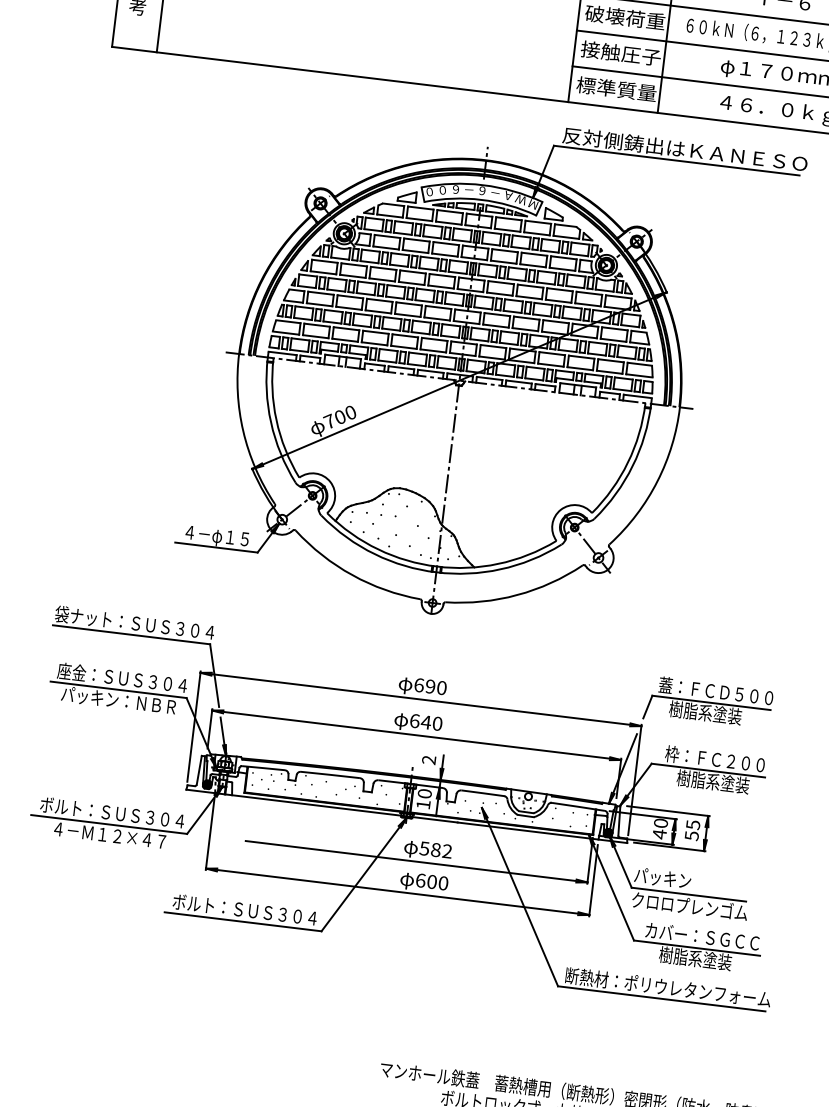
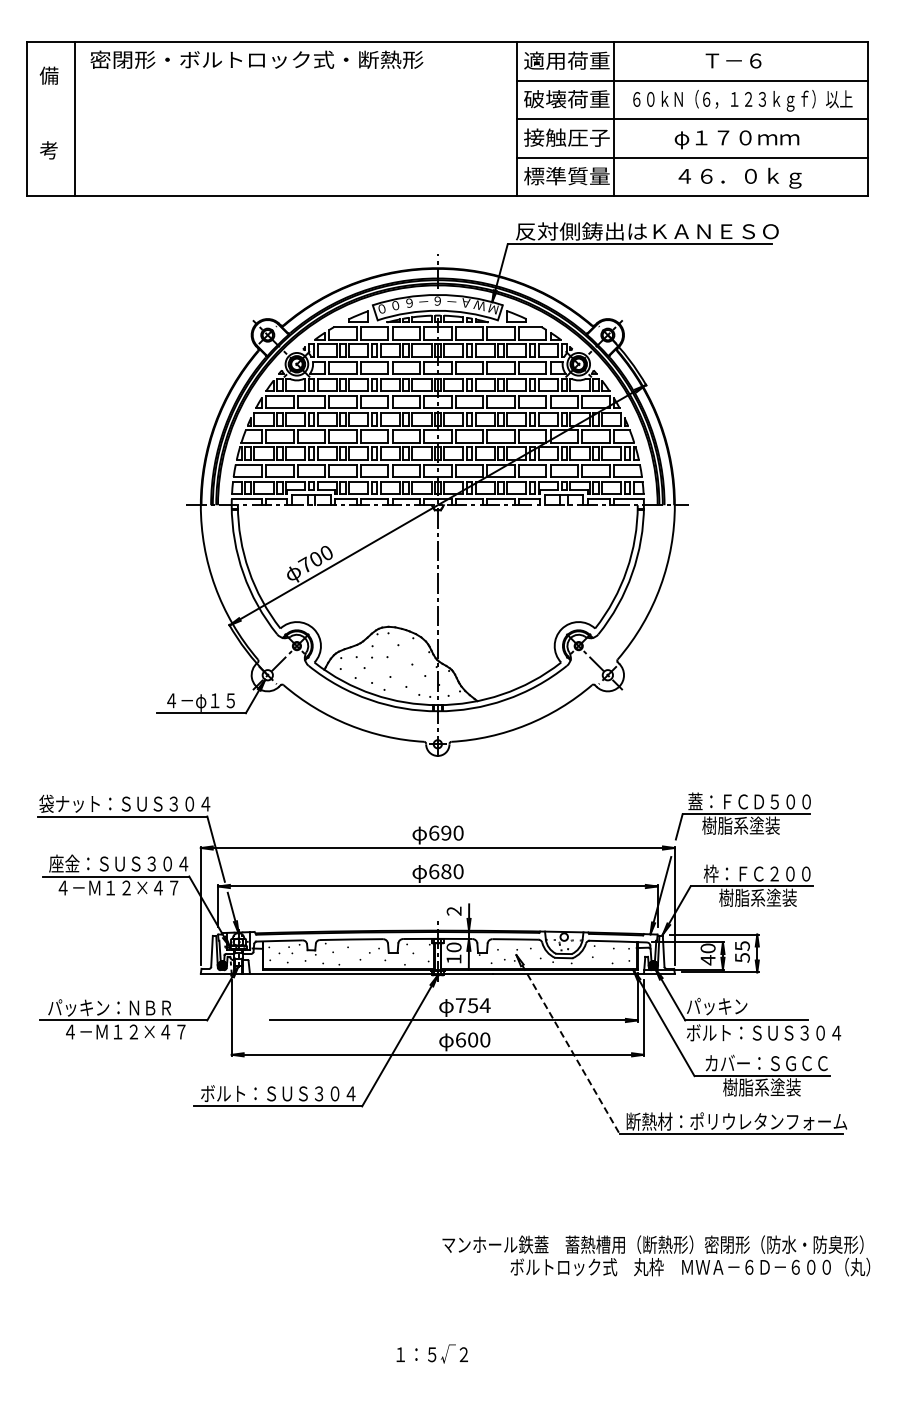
text: (118, 700) -> (117, 887), パッキン：ＮＢＲ -> ４－Ｍ１２×４７
text: (425, 722) -> (445, 871), 640 -> 680
text: (112, 812) -> (125, 1007), ボルト：ＳＵＳ３０４ -> パッキン：ＮＢＲ
text: (435, 849) -> (472, 1005), 582 -> 754
line: (520, 897) -> (568, 1045), solid -> dashed
text: (703, 907) -> (763, 1032), クロロプレンゴム -> ボルト：ＳＵＳ３０４

